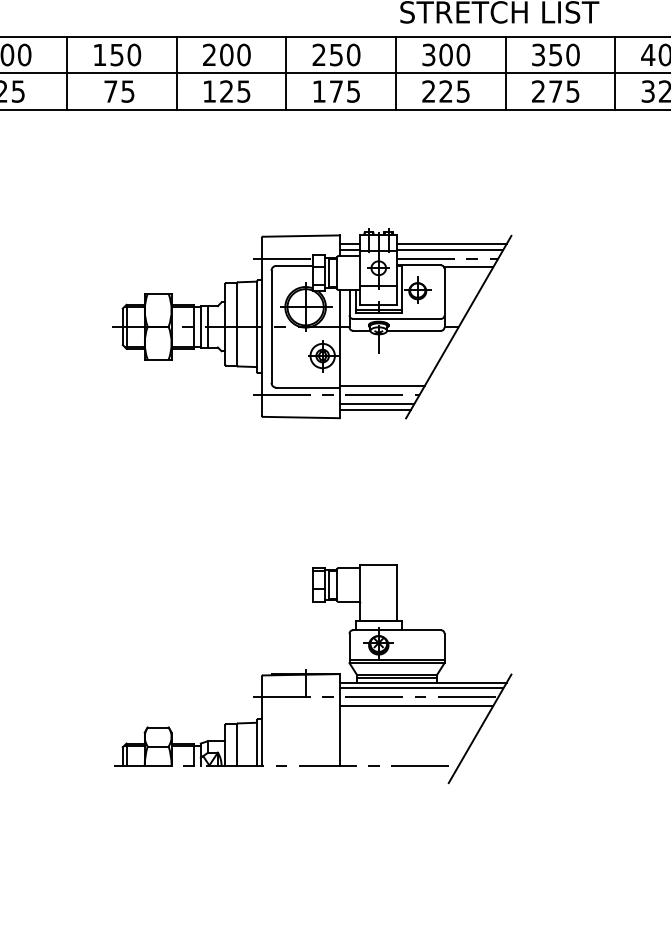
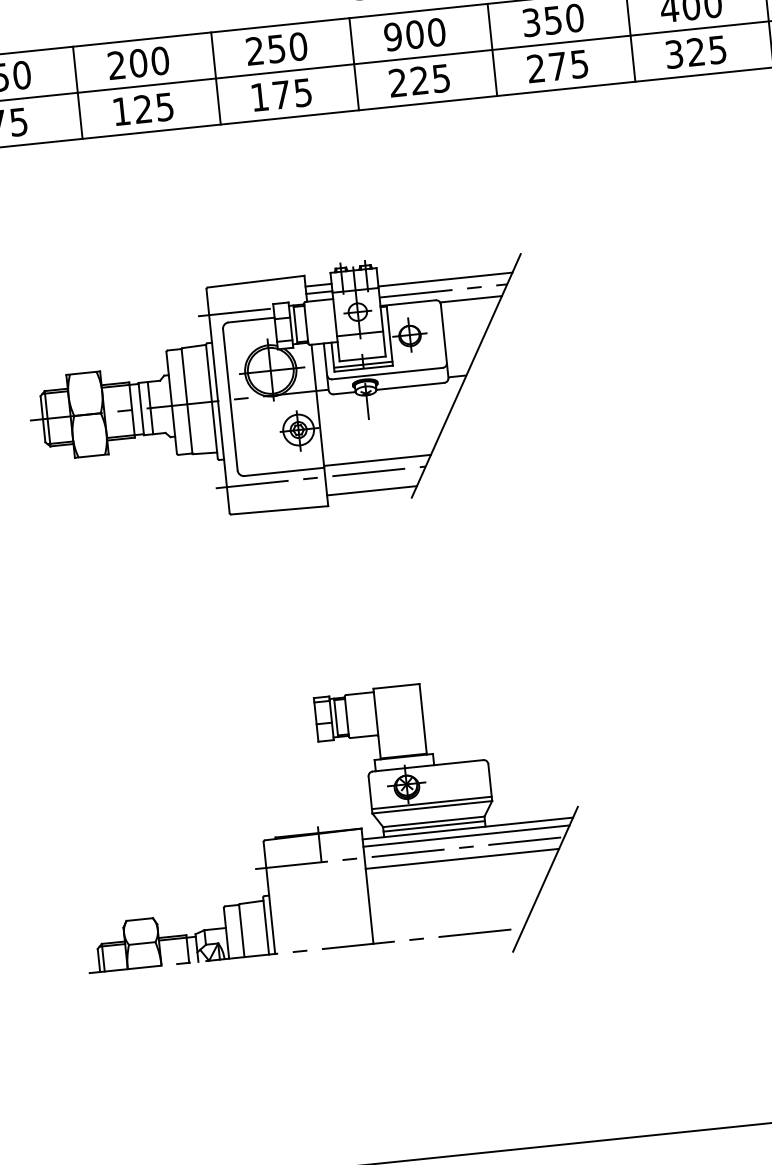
text: (428, 54) -> (392, 36), 300 -> 900
line: (451, 243) -> (446, 271), removed
line: (376, 403) -> (372, 482), removed

